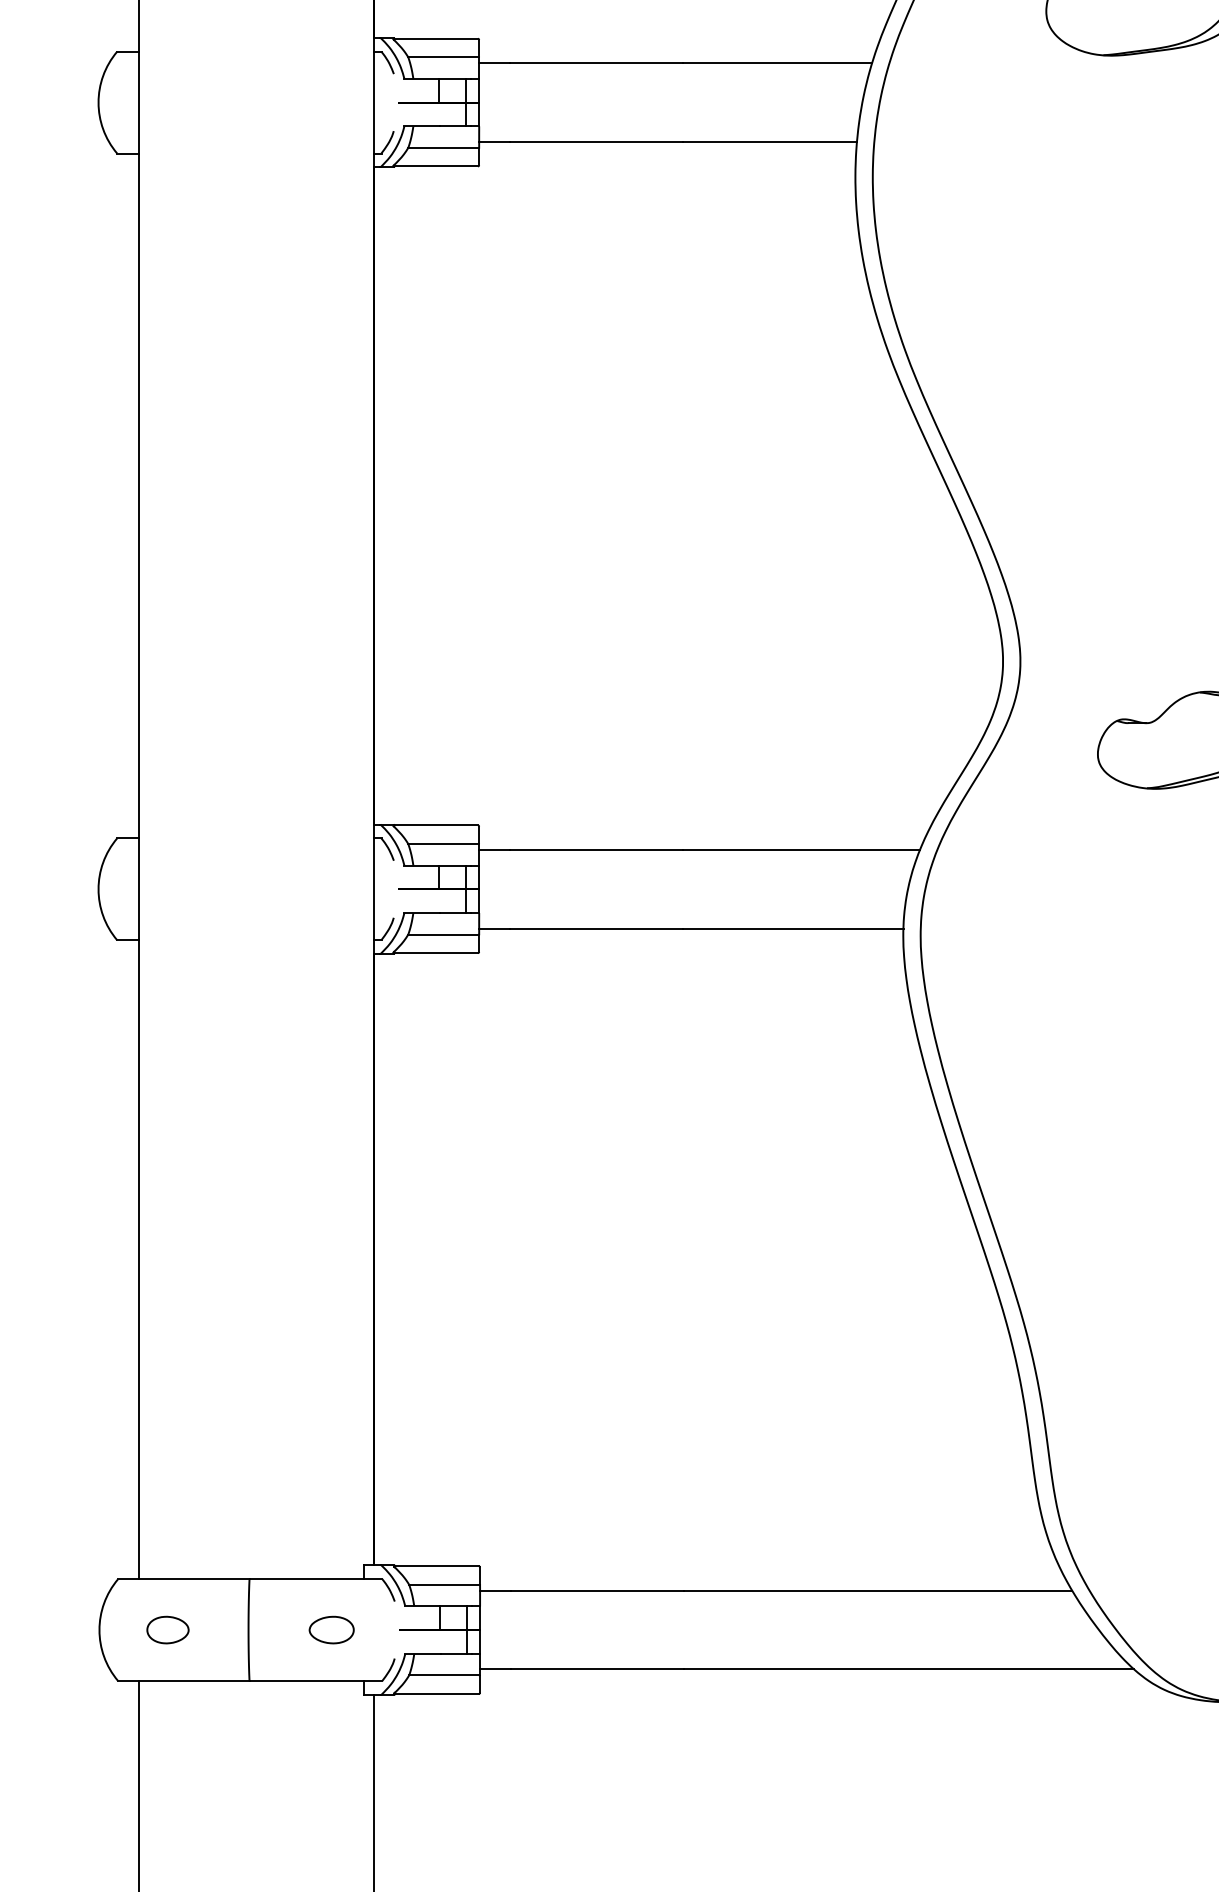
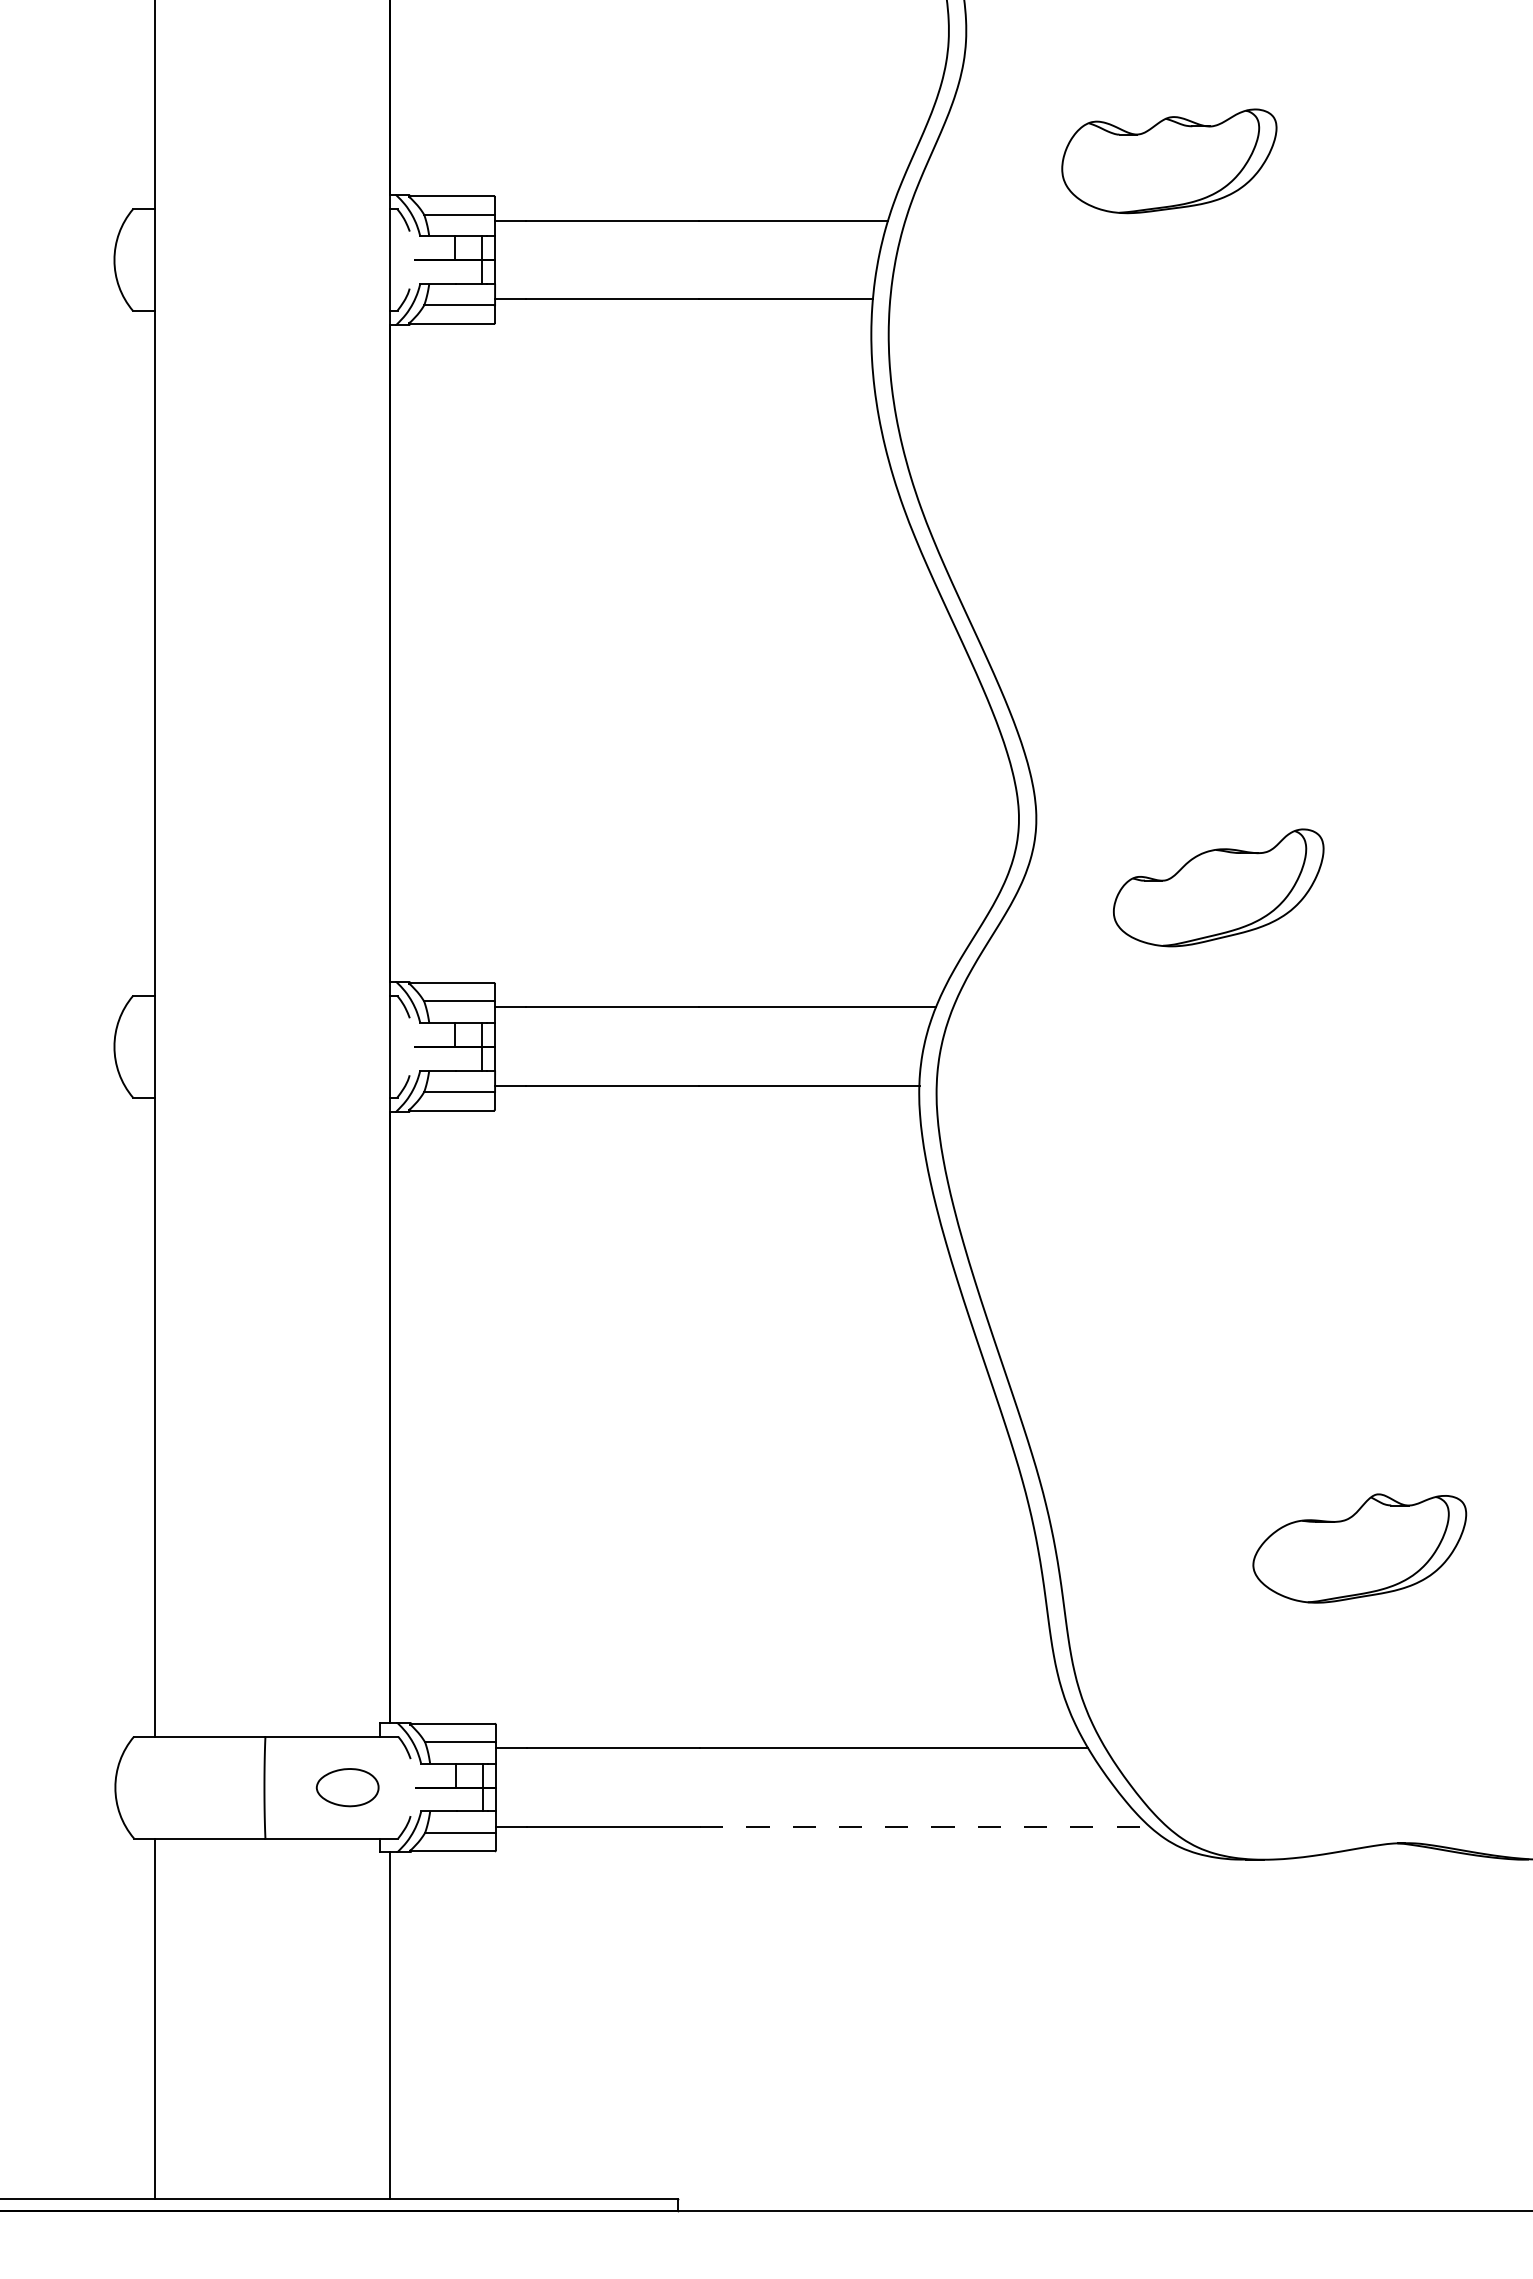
part: (167, 1630) -> (183, 1787), removed
part: (331, 1630) -> (347, 1787), size x1.4
line: (909, 1669) -> (925, 1826), solid -> dashed

